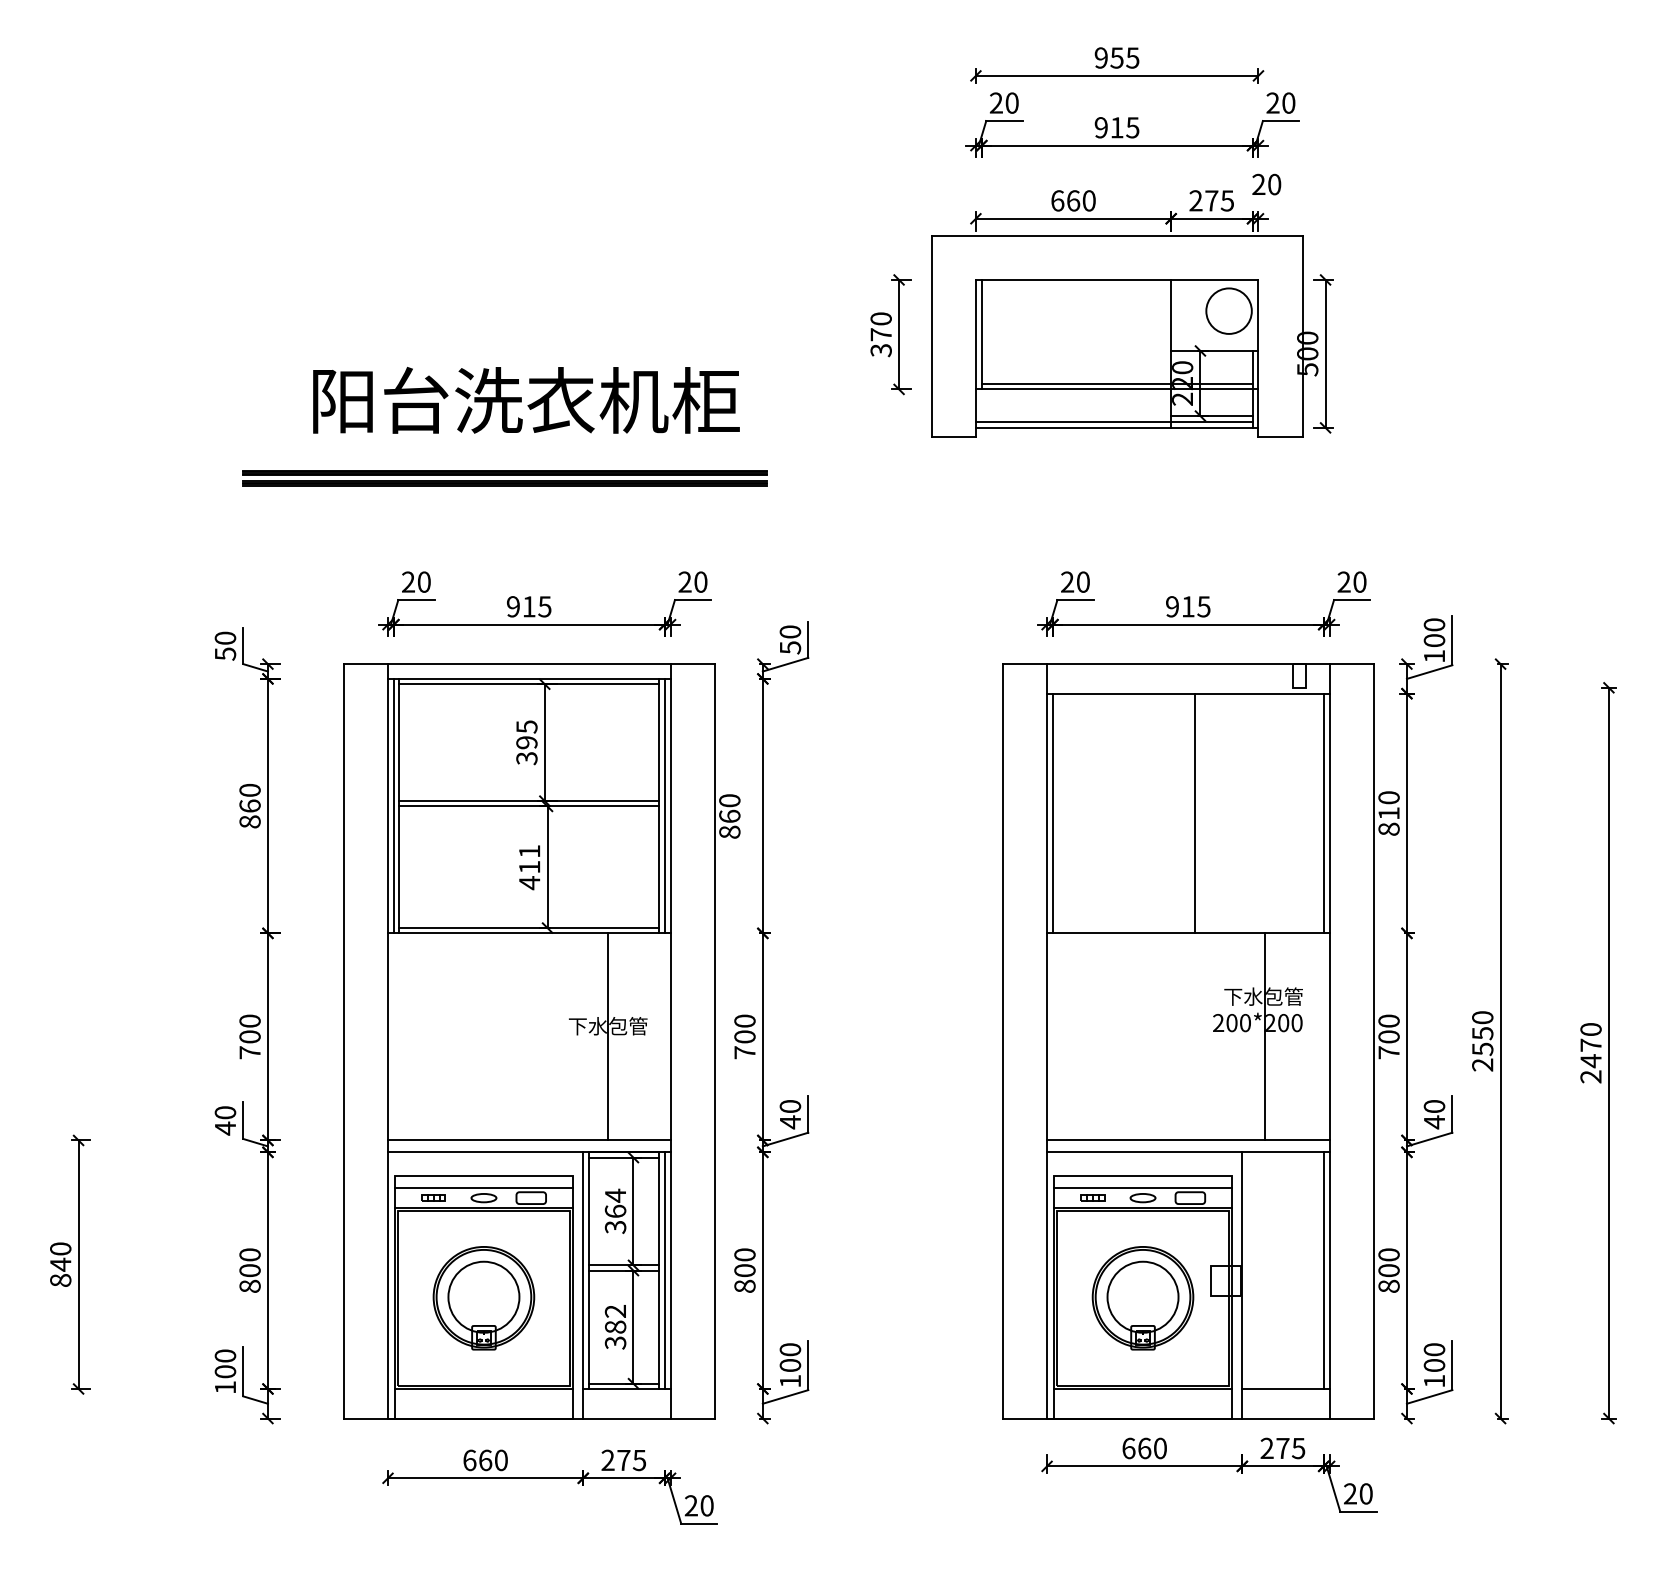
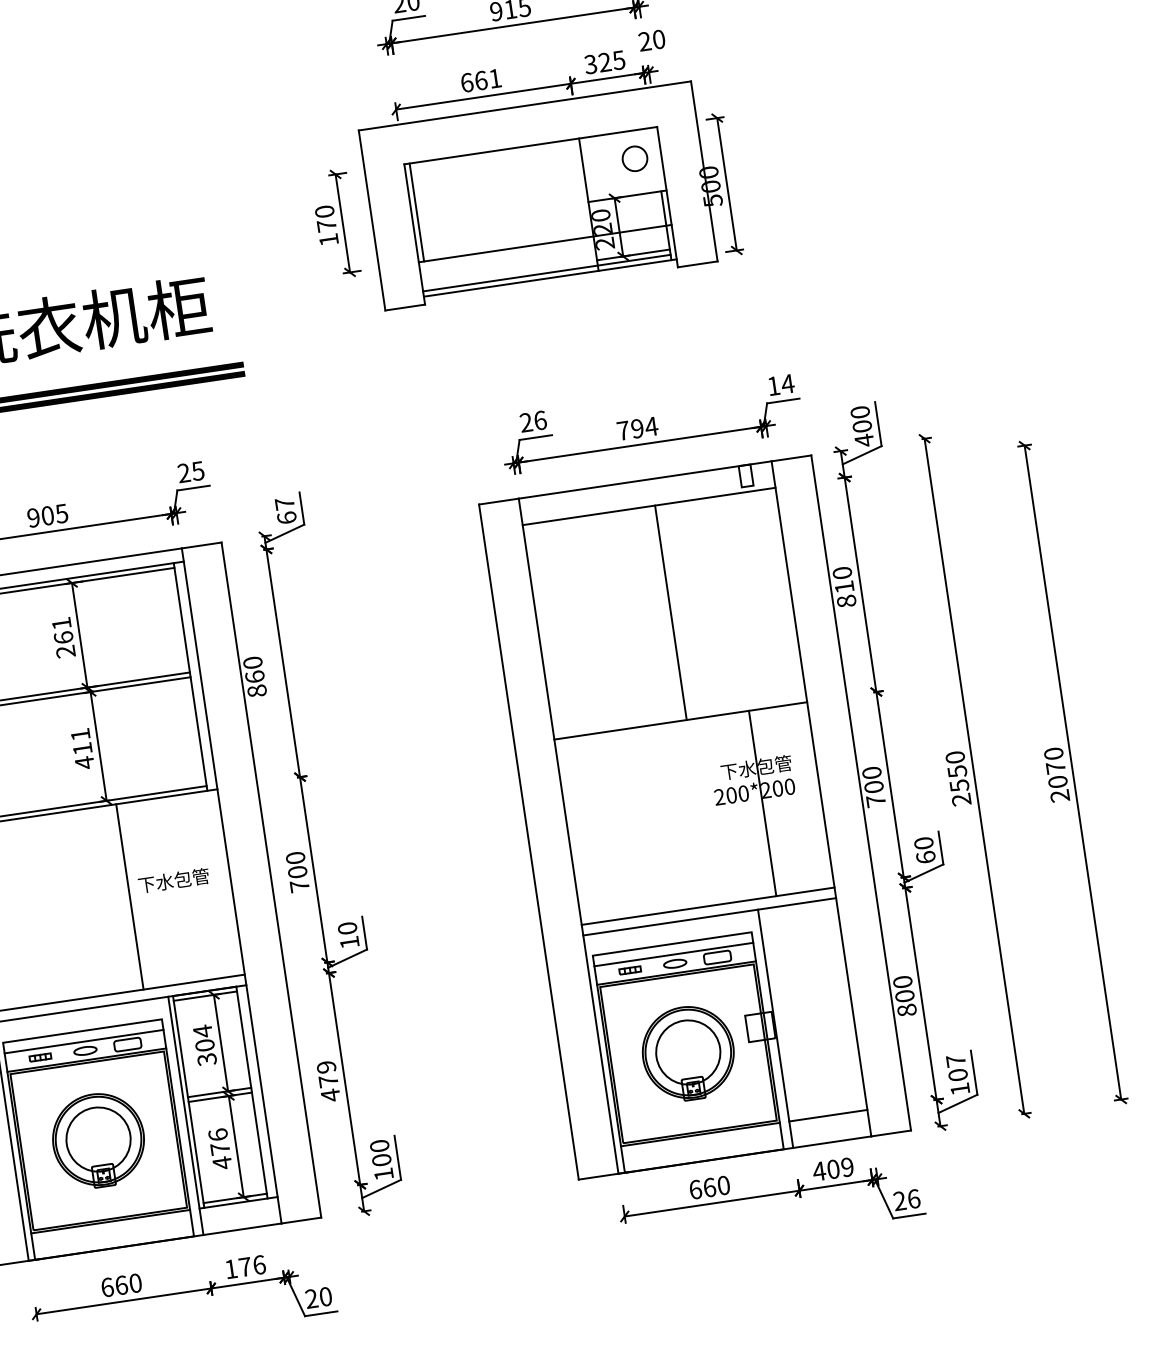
text: (1088, 200) -> (494, 78), 660 -> 661
text: (1203, 200) -> (597, 63), 275 -> 325
circle: (1228, 310) -> (634, 158), size x0.6
text: (880, 350) -> (328, 240), 370 -> 170
line: (1116, 383) -> (543, 238), removed
text: (700, 581) -> (197, 470), 20 -> 25
text: (1083, 581) -> (540, 419), 20 -> 26
text: (1351, 581) -> (780, 384), 20 -> 14
text: (528, 606) -> (47, 515), 915 -> 905
text: (1188, 606) -> (637, 428), 915 -> 794
text: (790, 639) -> (285, 510), 50 -> 67
text: (1434, 656) -> (864, 440), 100 -> 400
text: (526, 742) -> (63, 637), 395 -> 261
line: (664, 805) -> (195, 675), removed
line: (1053, 813) -> (544, 631), removed
line: (1323, 813) -> (785, 595), removed
line: (608, 1036) -> (129, 896), moved
text: (1590, 1061) -> (1057, 782), 2470 -> 2070
text: (790, 1122) -> (349, 942), 40 -> 10
text: (1434, 1122) -> (926, 857), 40 -> 60
text: (615, 1210) -> (204, 1044), 364 -> 304
line: (664, 1270) -> (256, 1091), removed
text: (744, 1270) -> (328, 1081), 800 -> 479
line: (1323, 1270) -> (846, 1004), removed
text: (615, 1327) -> (220, 1149), 382 -> 476
text: (1434, 1349) -> (956, 1060), 100 -> 107
text: (1282, 1448) -> (833, 1169), 275 -> 409
text: (623, 1460) -> (244, 1267), 275 -> 176
text: (1365, 1493) -> (913, 1198), 20 -> 26

